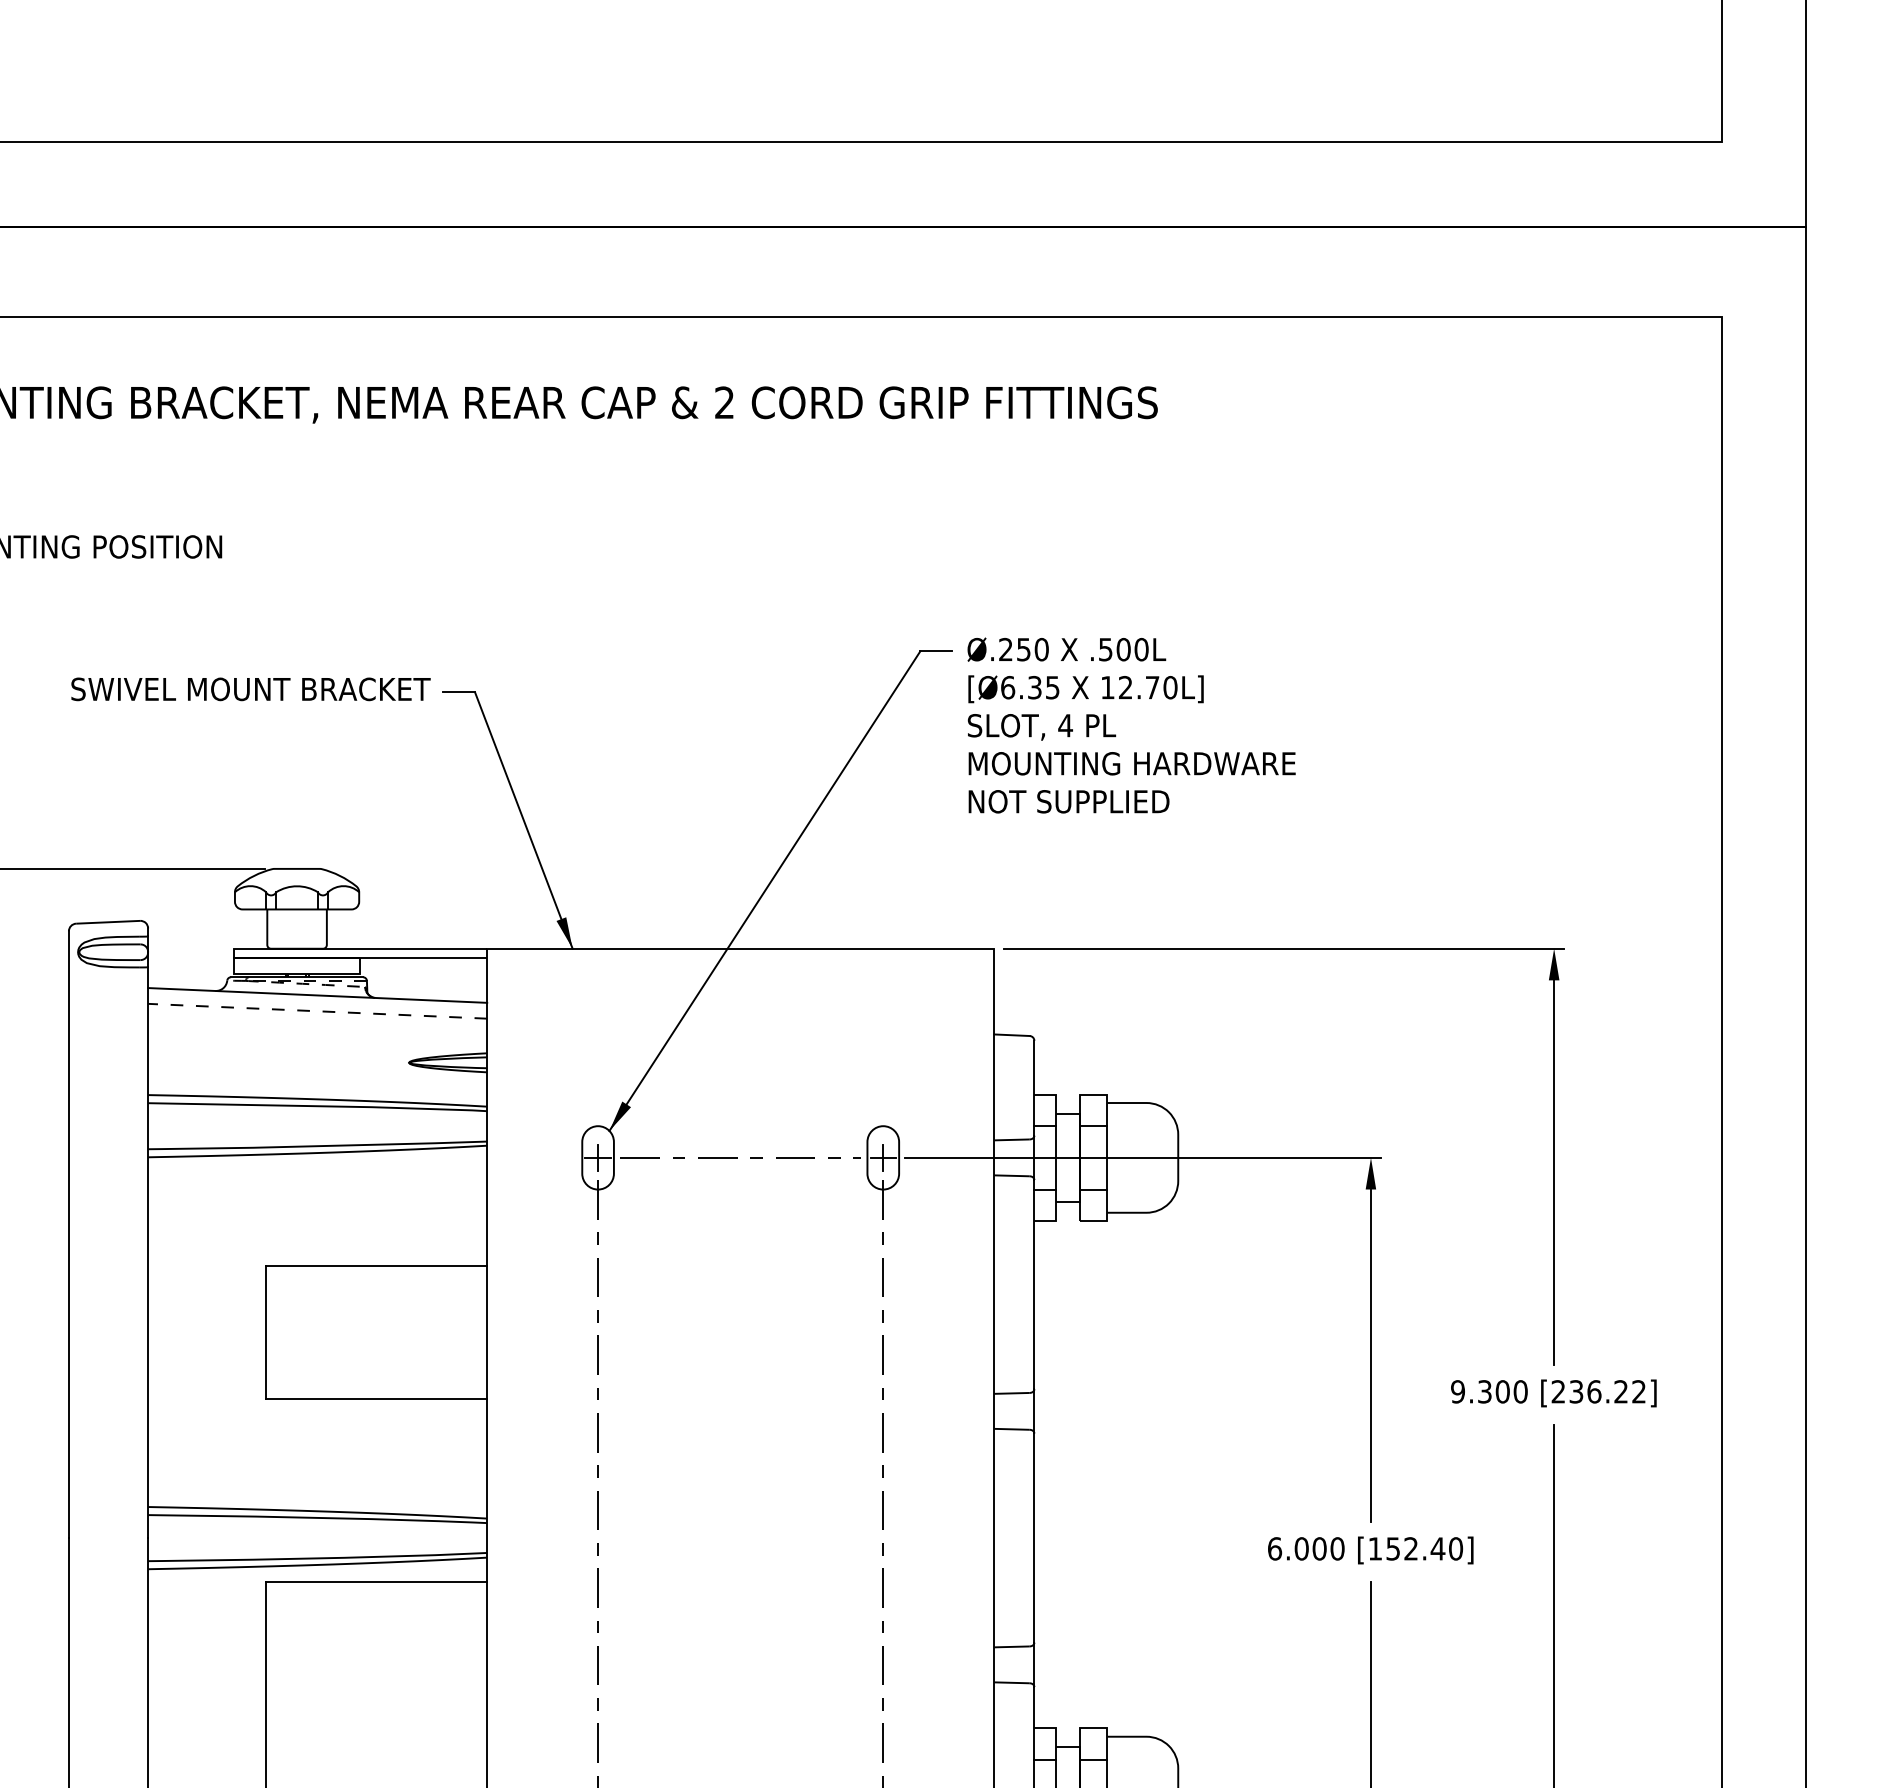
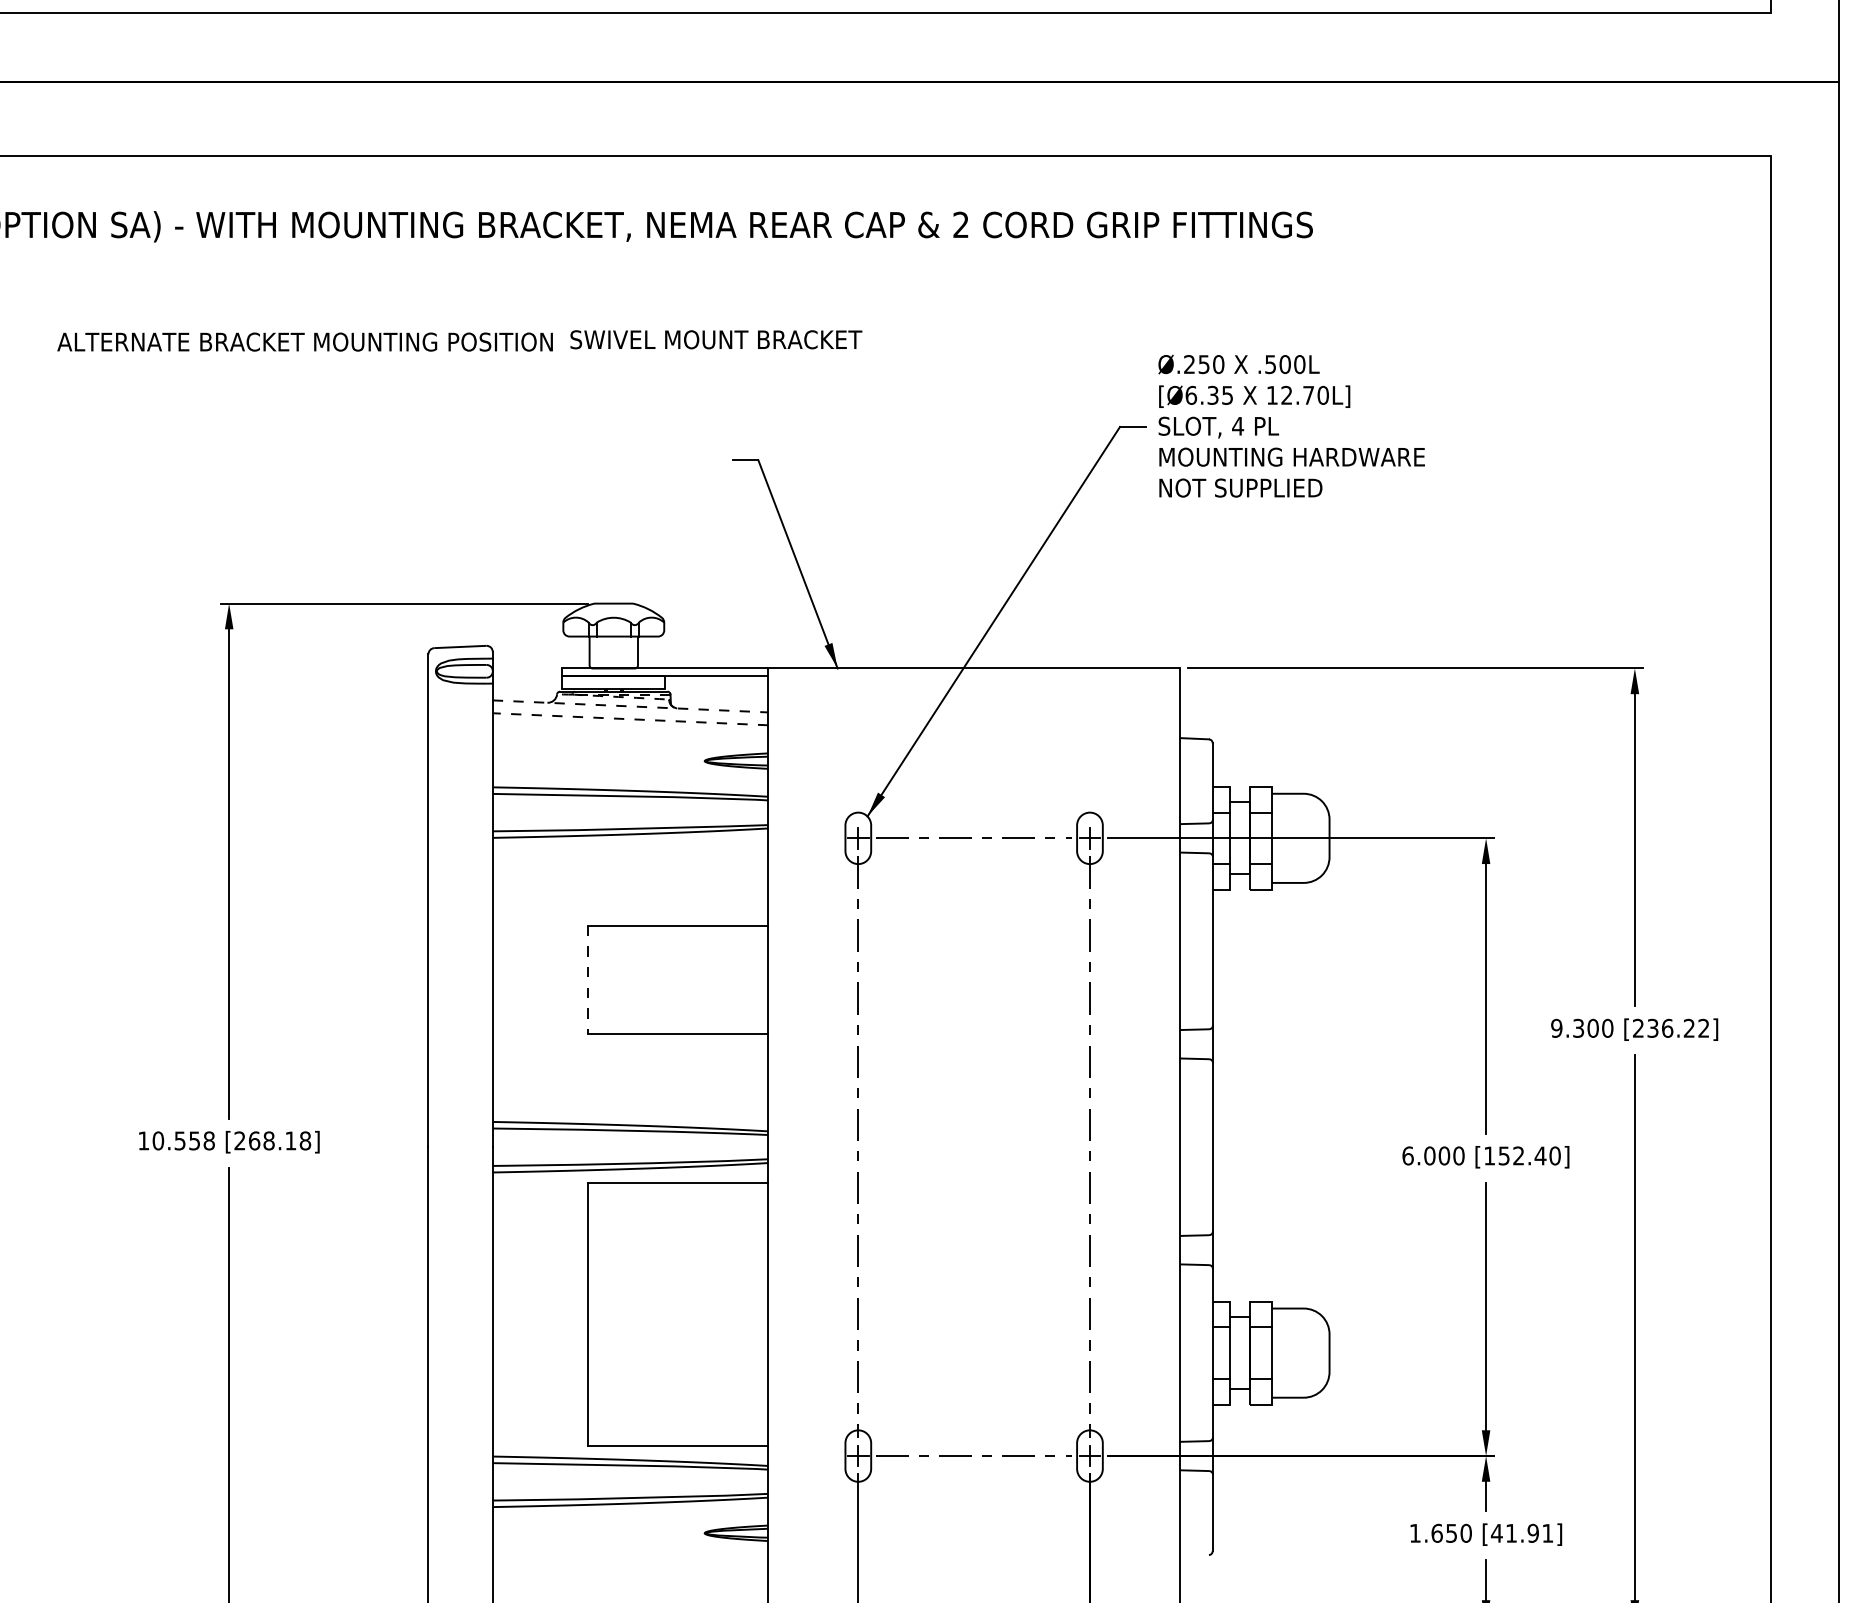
text: (251, 689) -> (716, 339), moved
text: (1131, 724) -> (1291, 425), moved
line: (317, 995) -> (630, 706), solid -> dashed
line: (265, 1332) -> (588, 980), solid -> dashed

